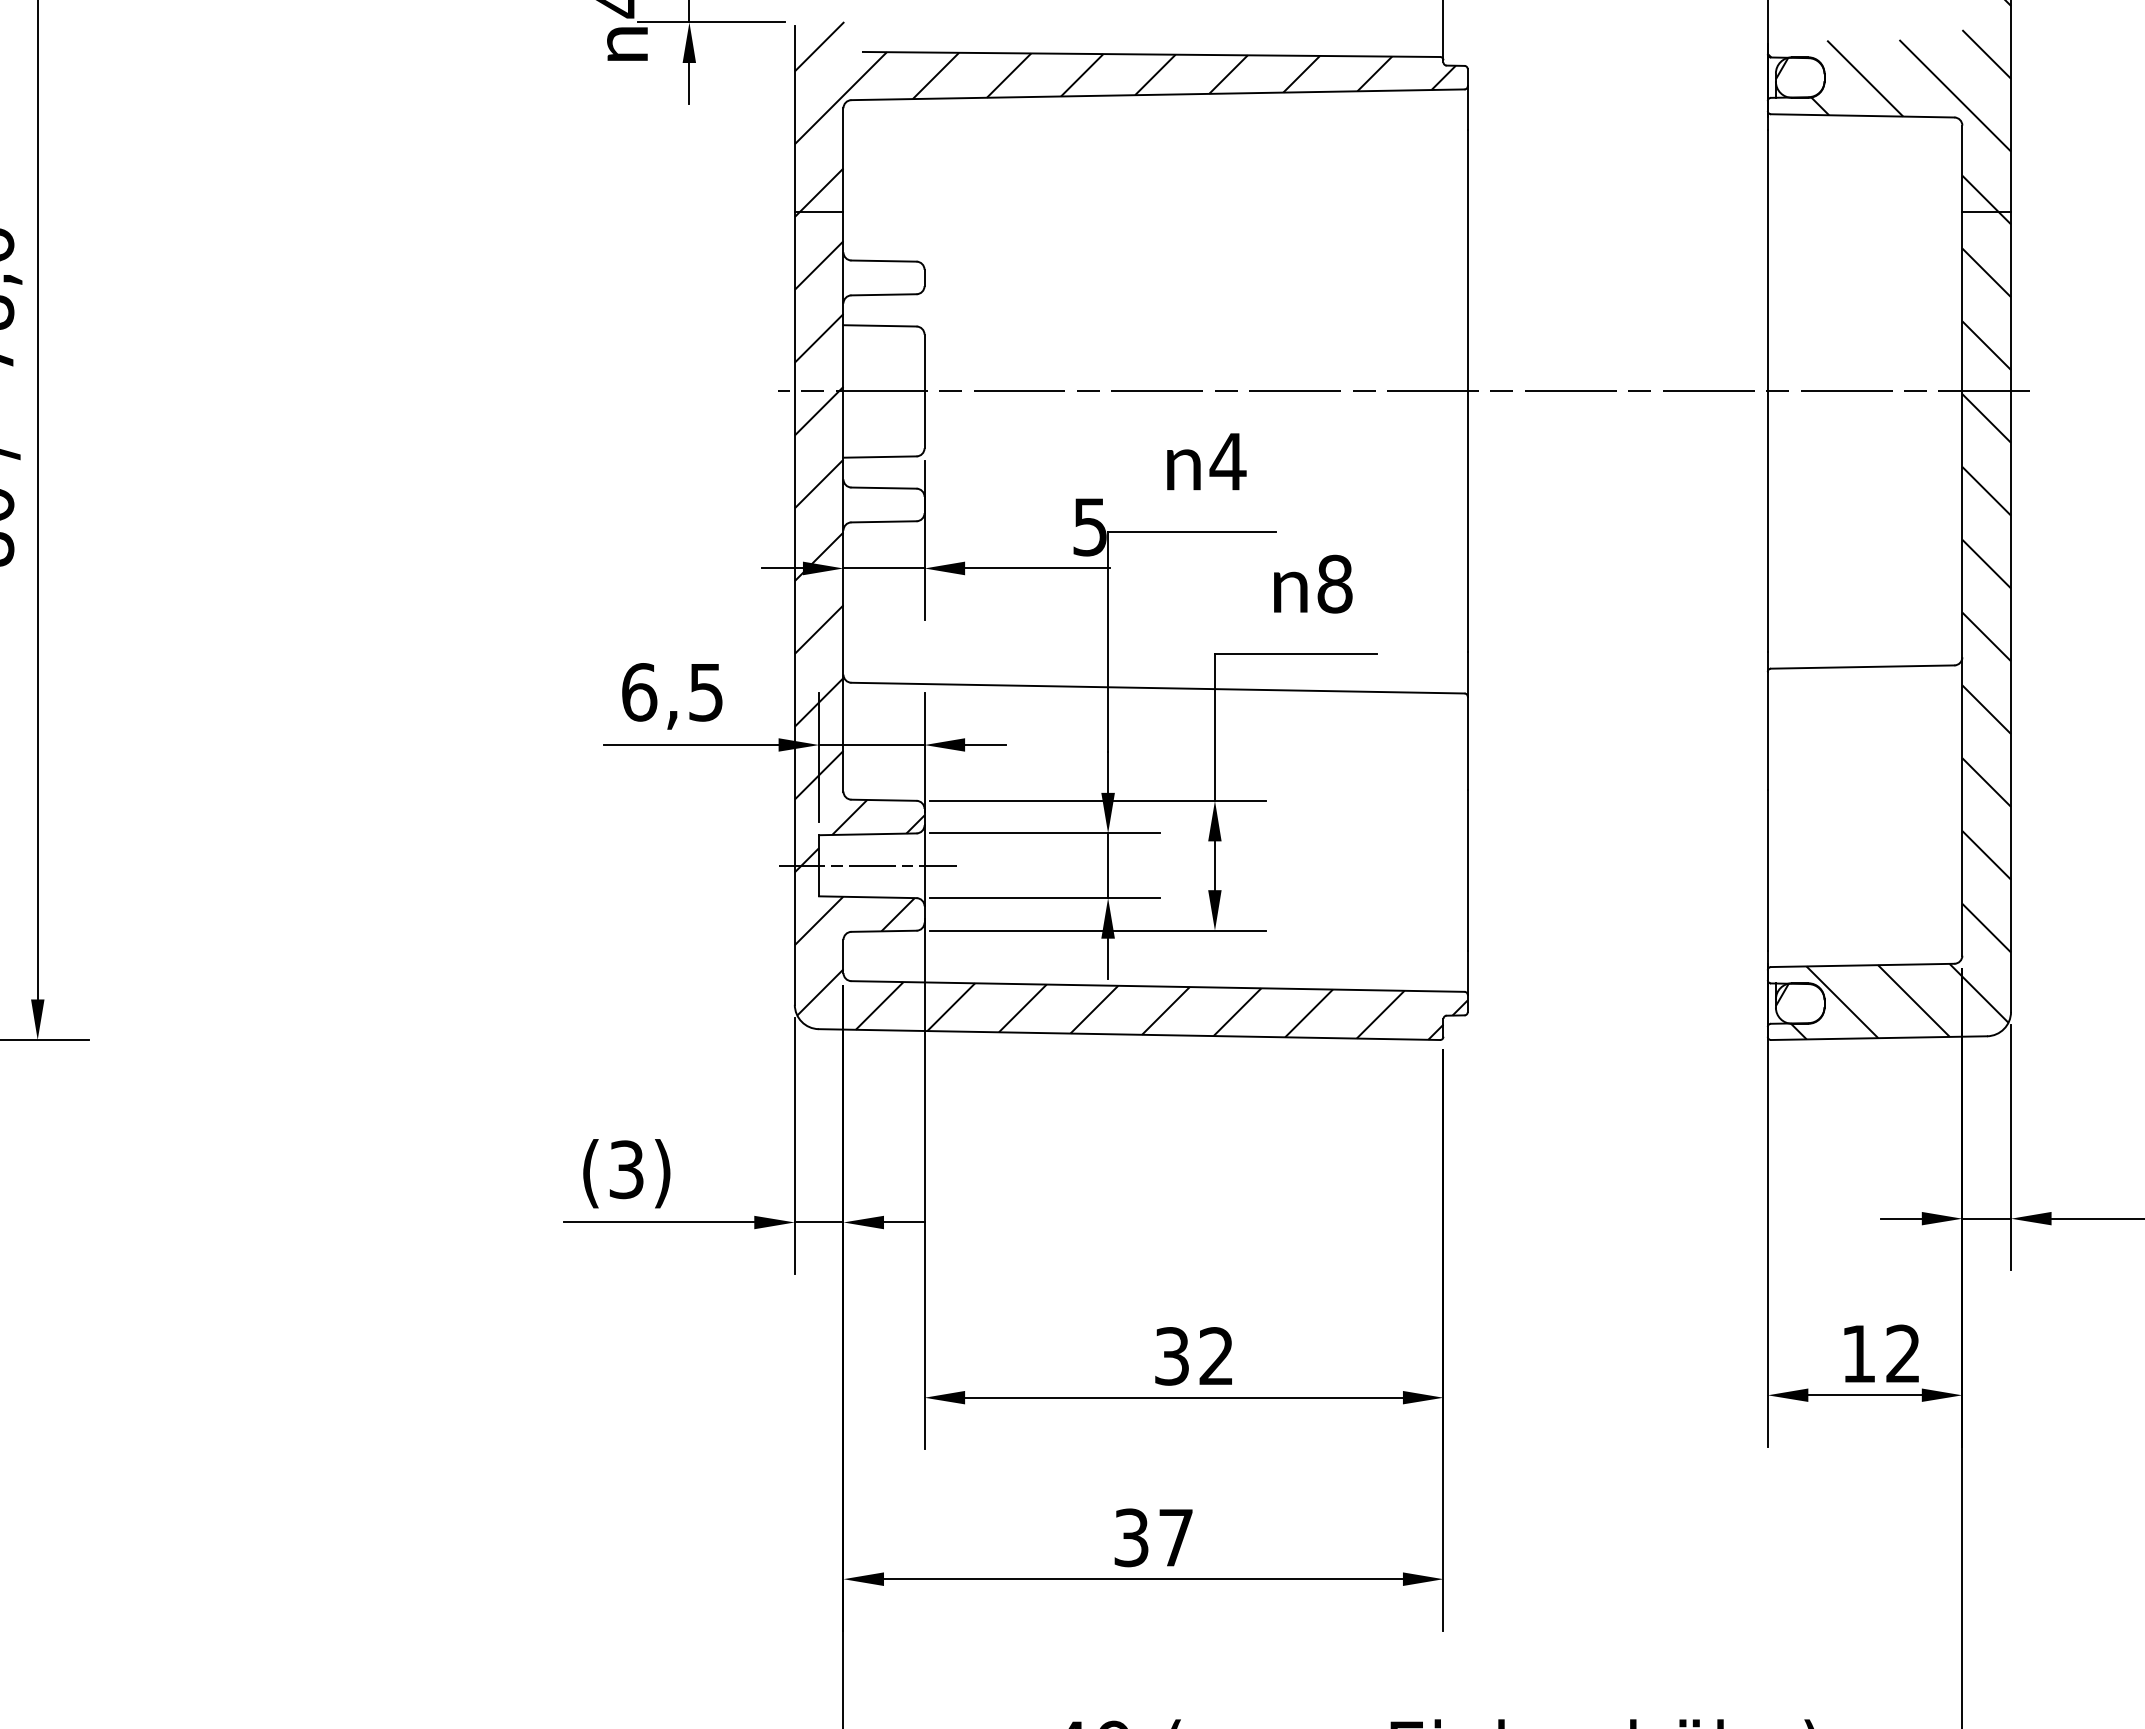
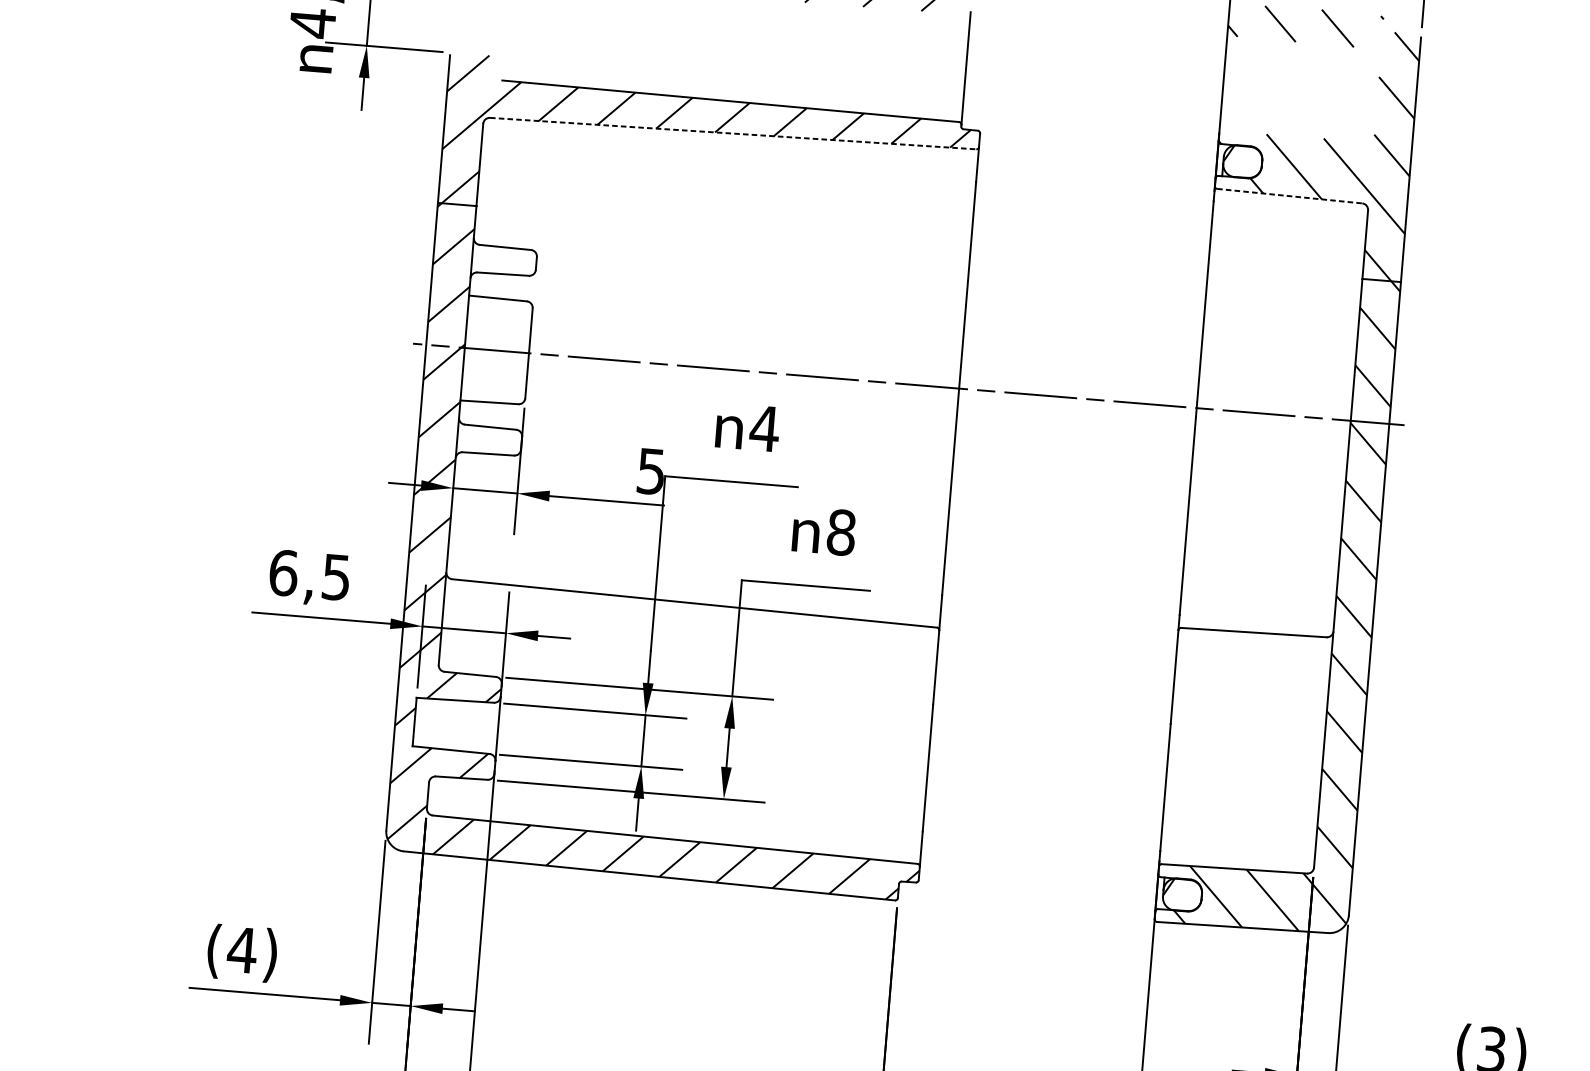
line: (1157, 94) -> (732, 133), solid -> dashed
line: (1862, 115) -> (1289, 195), solid -> dashed
line: (867, 865) -> (452, 724), removed
text: (626, 1169) -> (242, 949), (3) -> (4)

